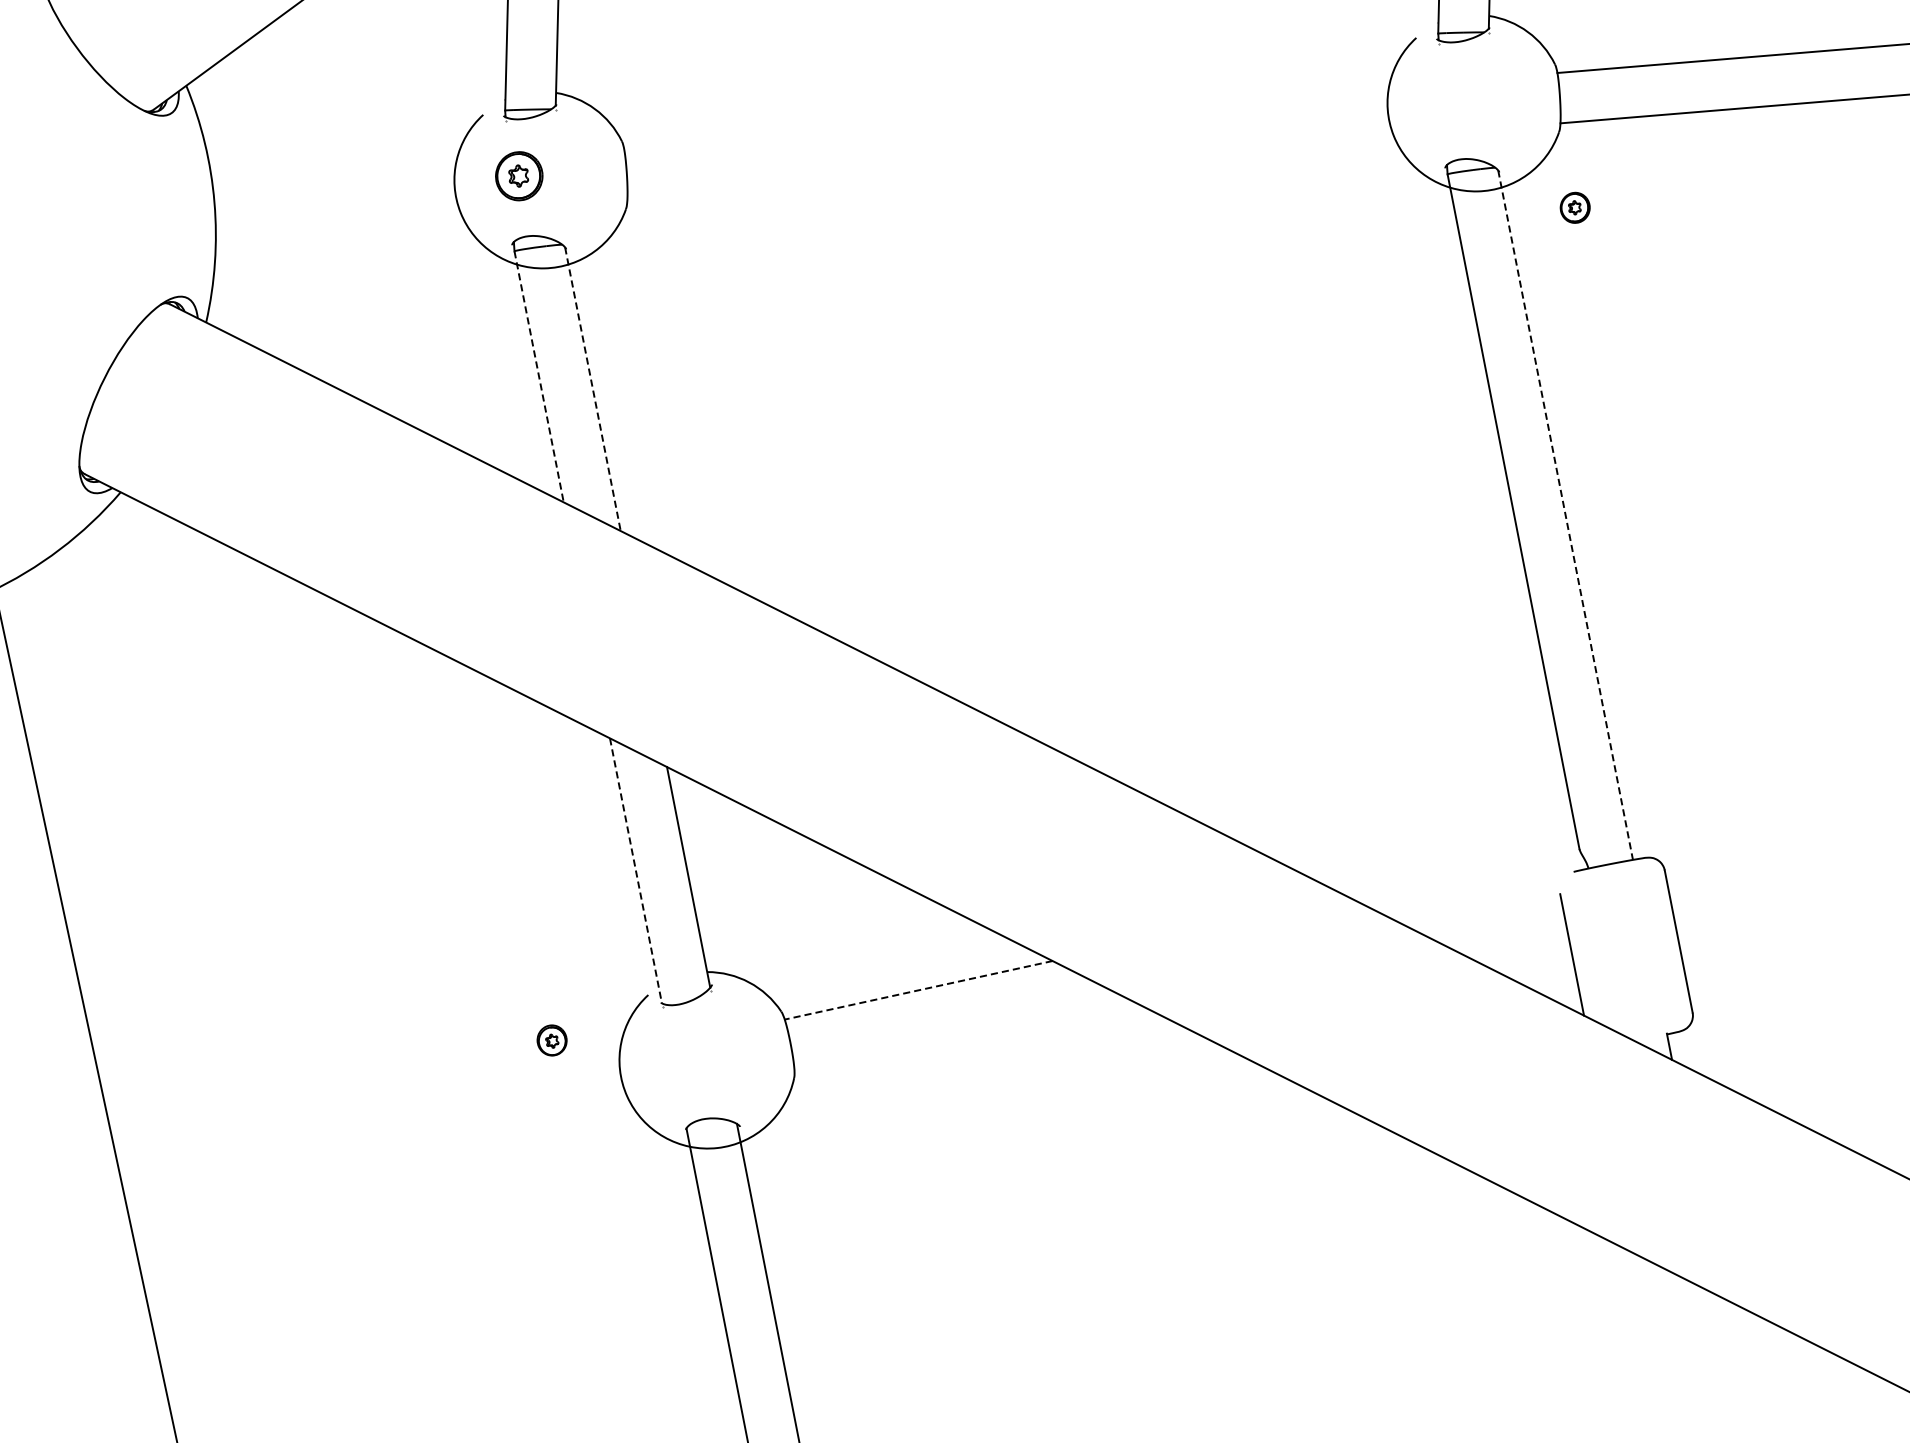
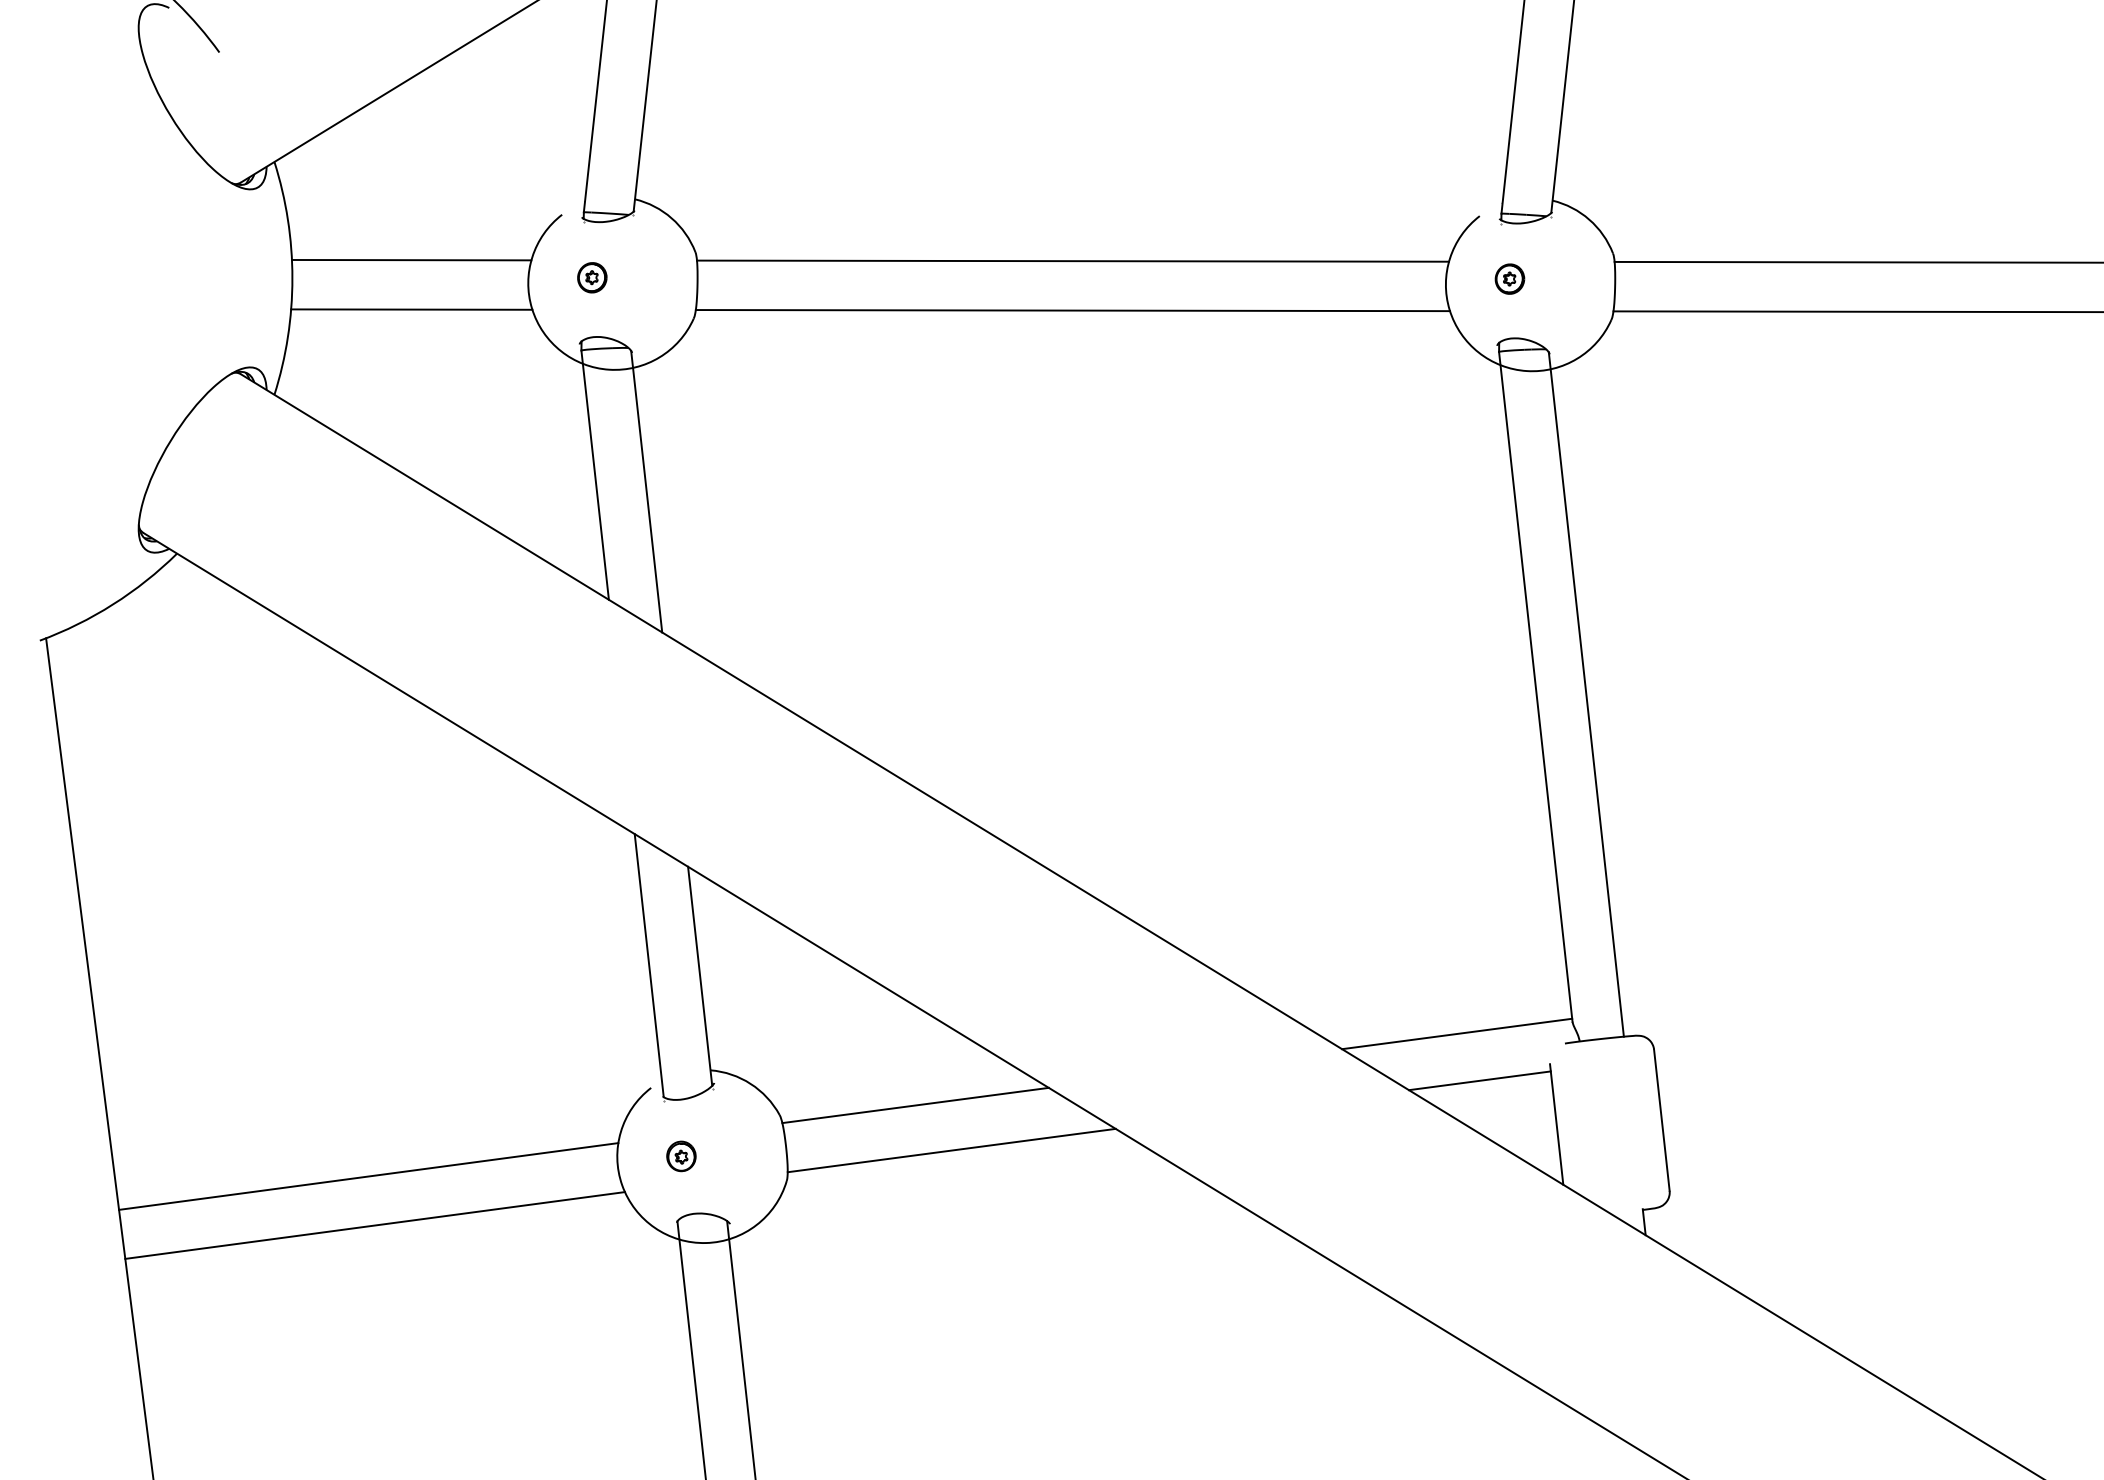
line: (1007, 117) -> (1073, 260), added
line: (1010, 168) -> (1072, 310), added
line: (333, 173) -> (411, 259), added
part: (519, 176) -> (592, 277), size x0.62
part: (1574, 207) -> (1509, 278), moved
line: (338, 224) -> (411, 309), added
line: (539, 377) -> (595, 475), dashed -> solid
line: (592, 389) -> (646, 491), dashed -> solid
line: (1565, 515) -> (1586, 694), dashed -> solid
line: (1463, 870) -> (1457, 1033), added
line: (636, 871) -> (649, 966), dashed -> solid
line: (1489, 916) -> (1479, 1080), added
line: (918, 990) -> (915, 1105), dashed -> solid
line: (959, 1033) -> (951, 1150), added
part: (552, 1040) -> (681, 1156), moved
line: (368, 1109) -> (368, 1176), added
line: (378, 1158) -> (374, 1225), added

